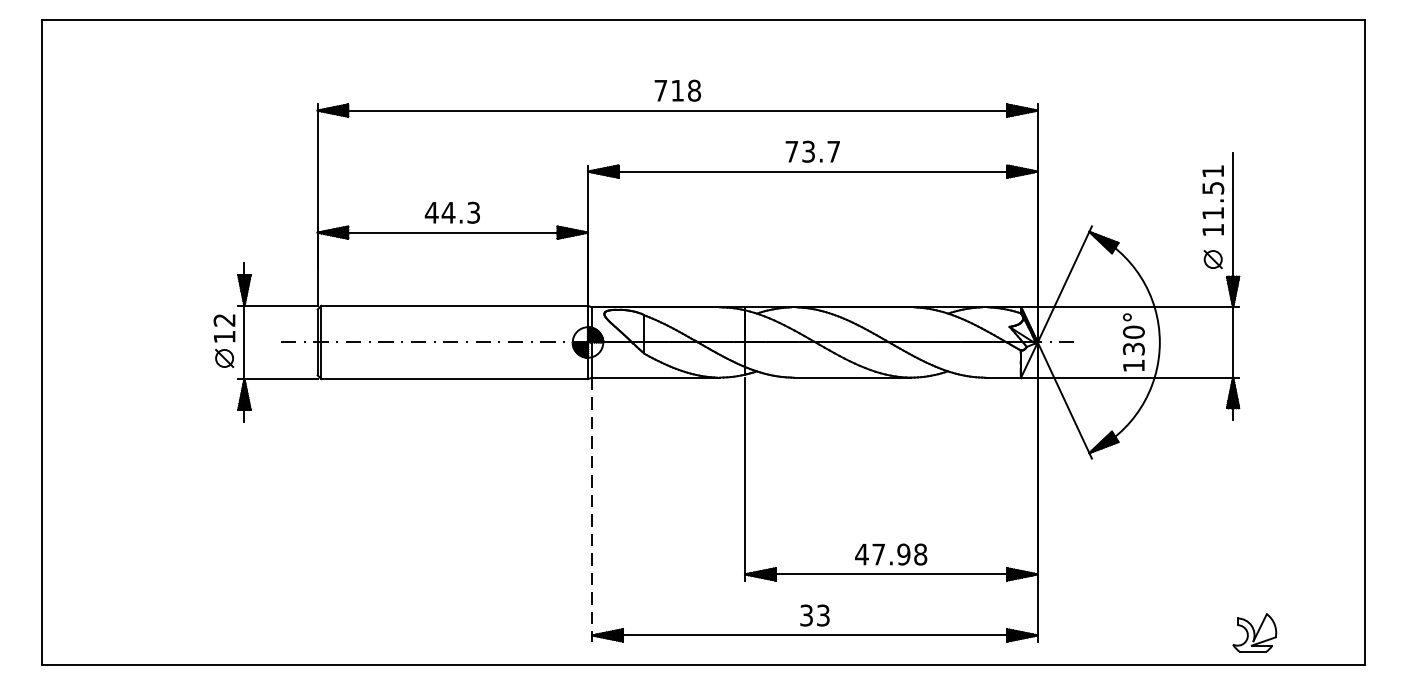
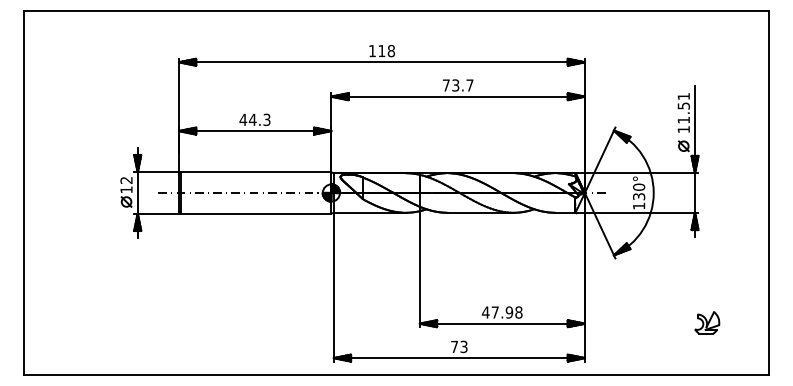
text: (660, 91) -> (372, 51), 718 -> 118
line: (591, 510) -> (333, 287), dashed -> solid
text: (806, 614) -> (454, 346), 33 -> 73
part: (1255, 632) -> (707, 322), moved

